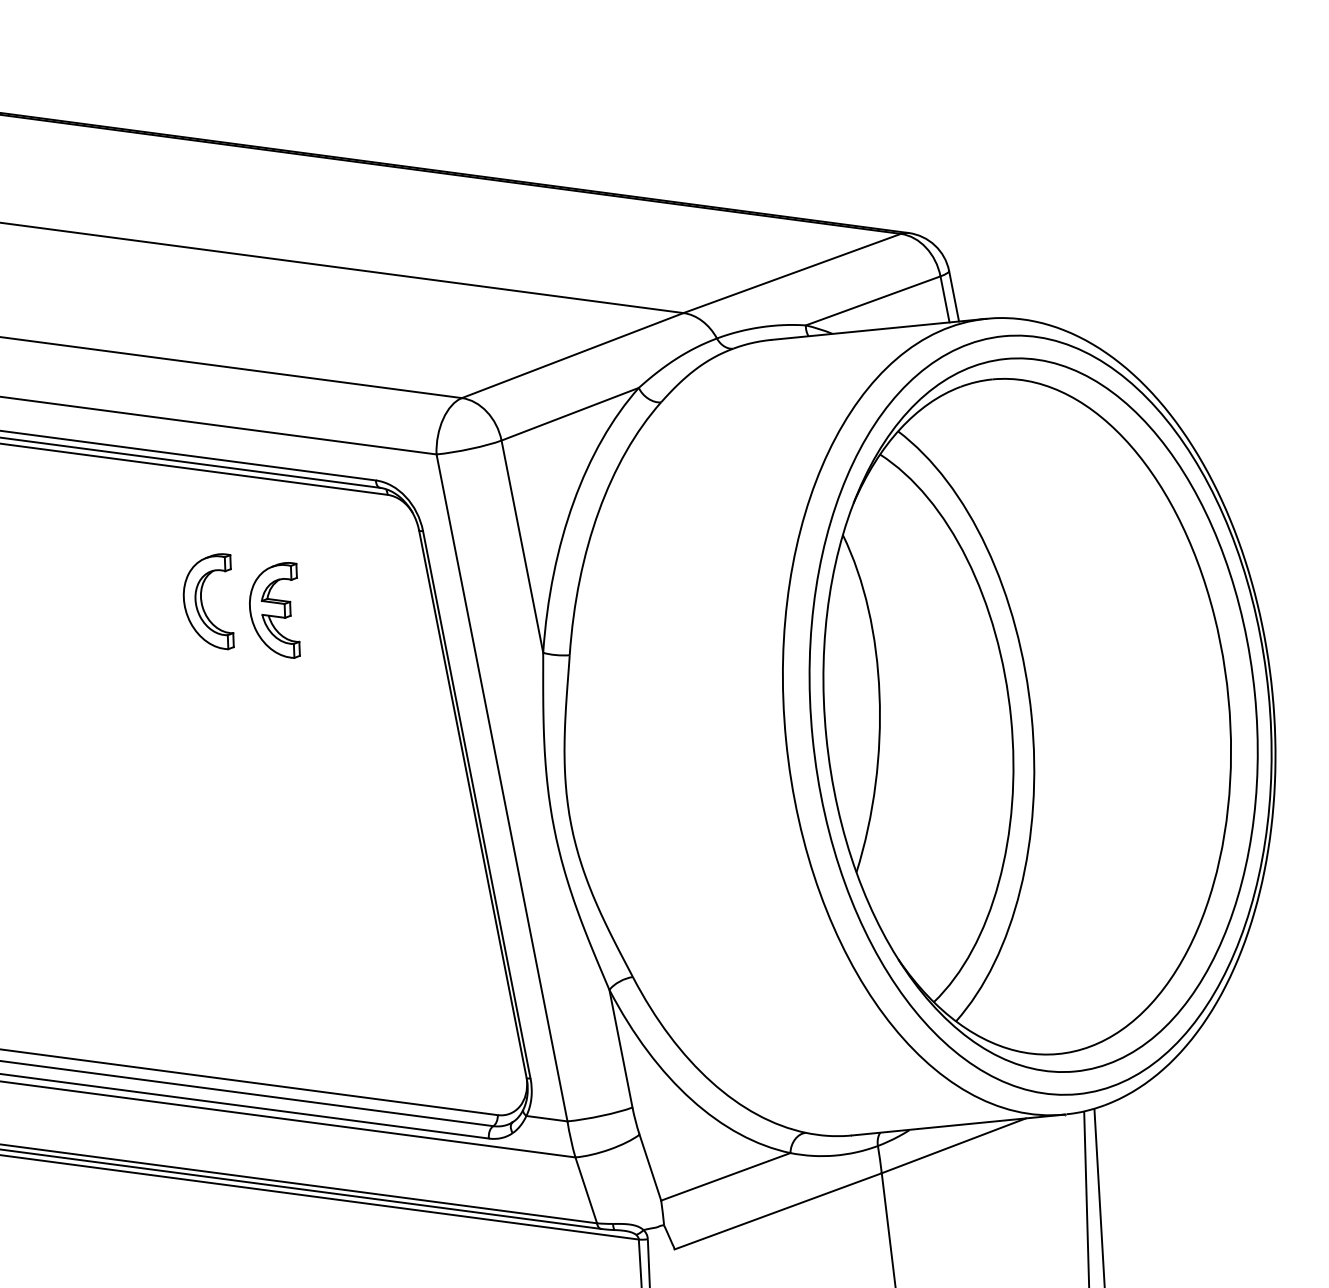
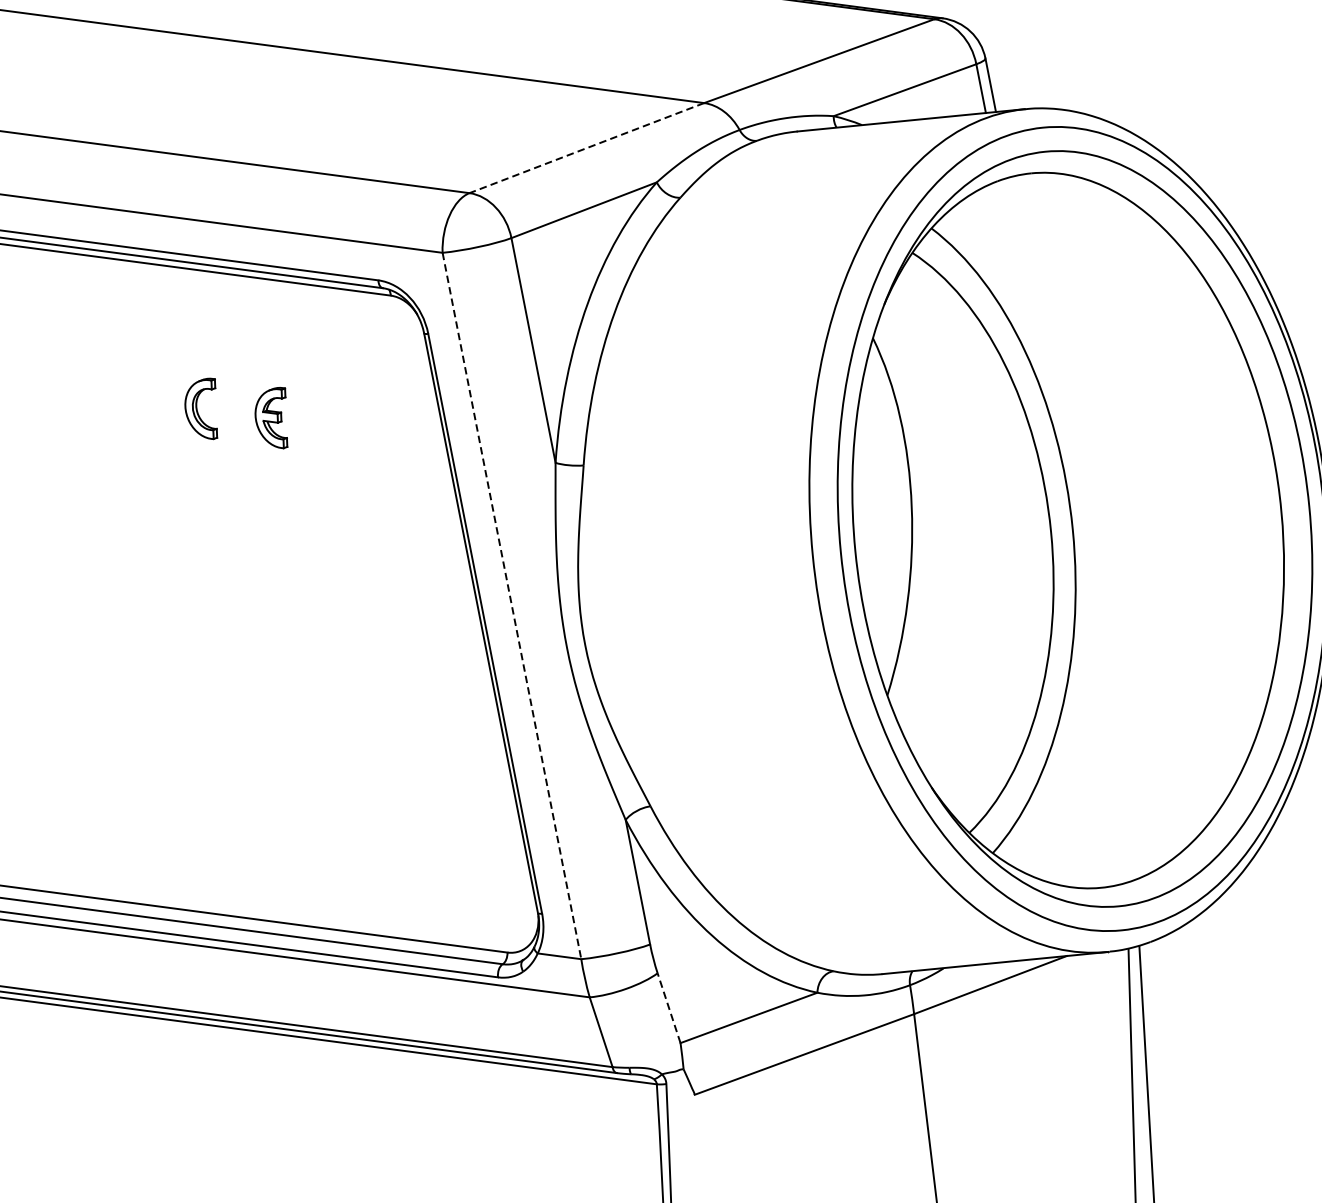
line: (572, 355) -> (586, 148), solid -> dashed
part: (208, 601) -> (201, 408), size x0.6
part: (274, 610) -> (270, 418), size x0.6
line: (502, 787) -> (512, 605), solid -> dashed
line: (650, 1167) -> (669, 1008), solid -> dashed

